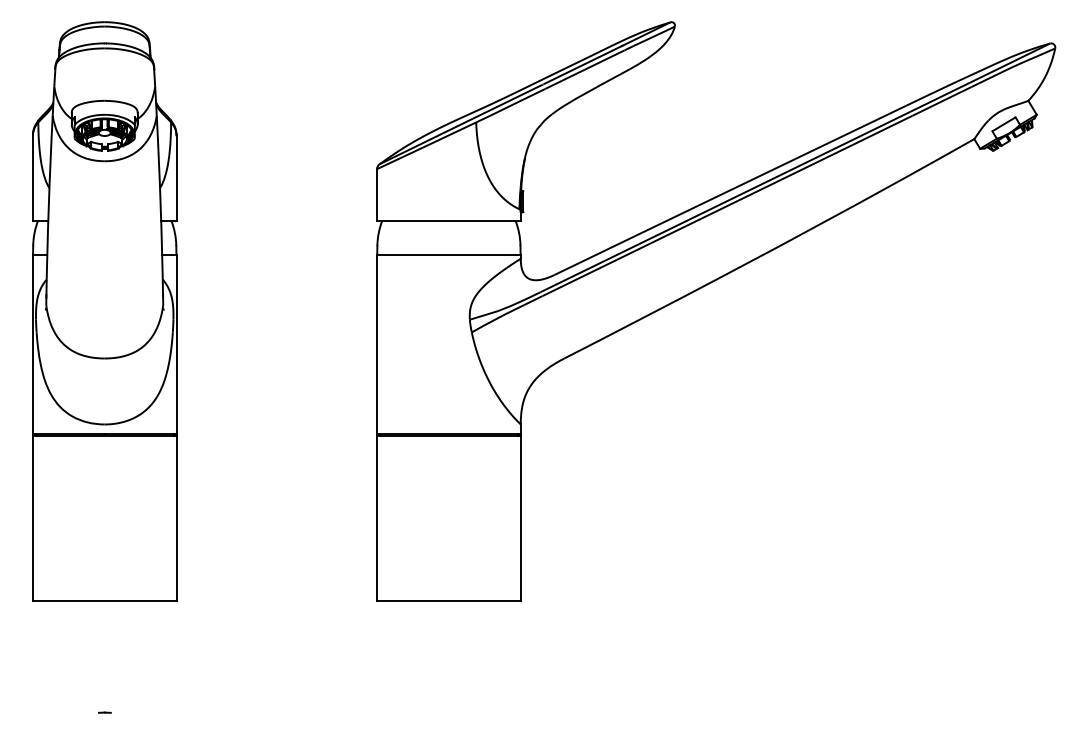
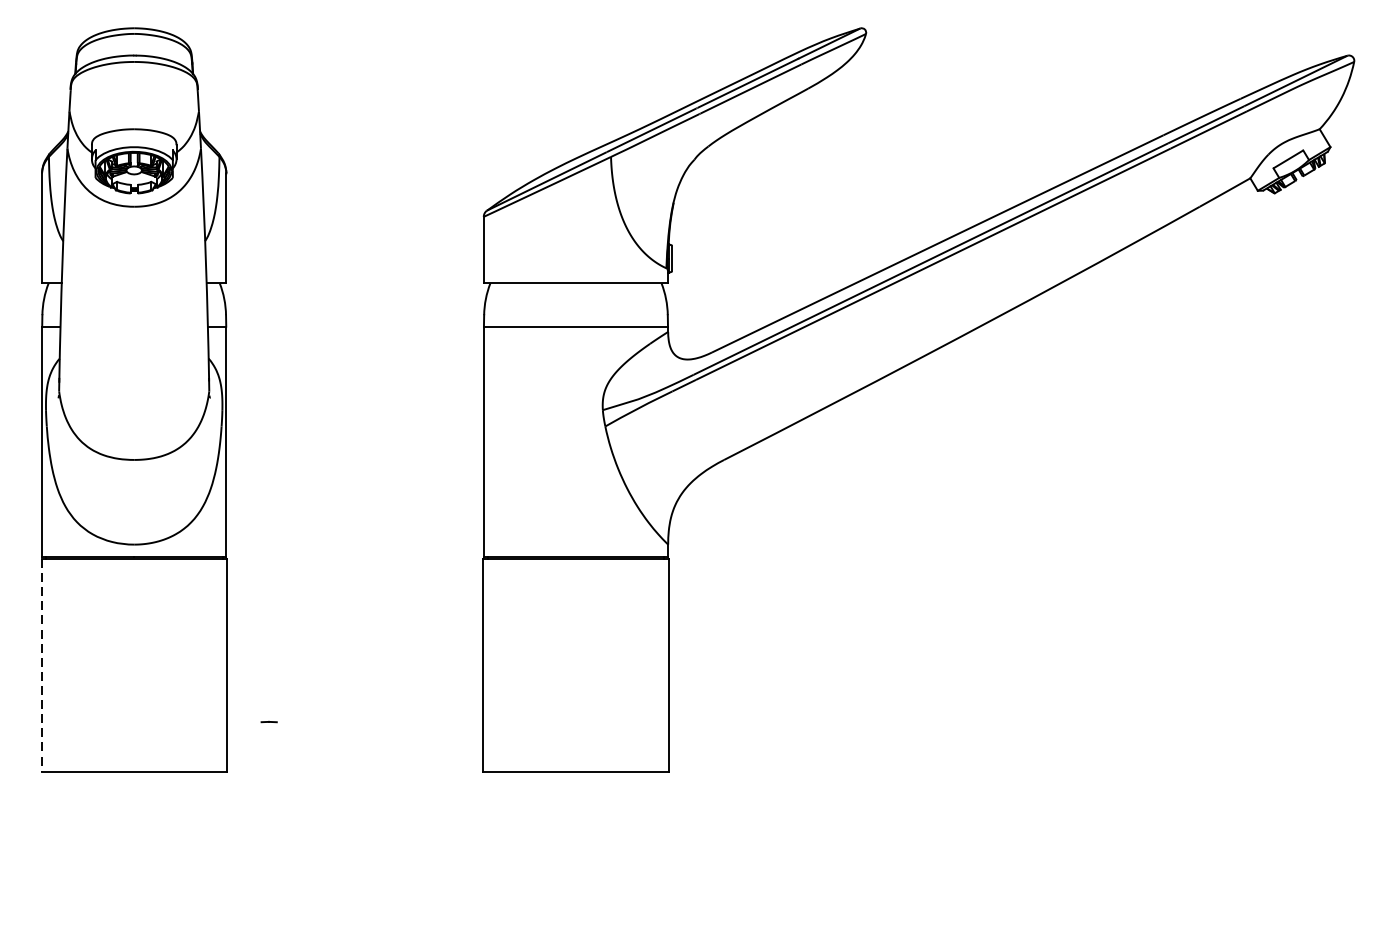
line: (32, 518) -> (41, 665), solid -> dashed
line: (104, 712) -> (268, 721), moved

